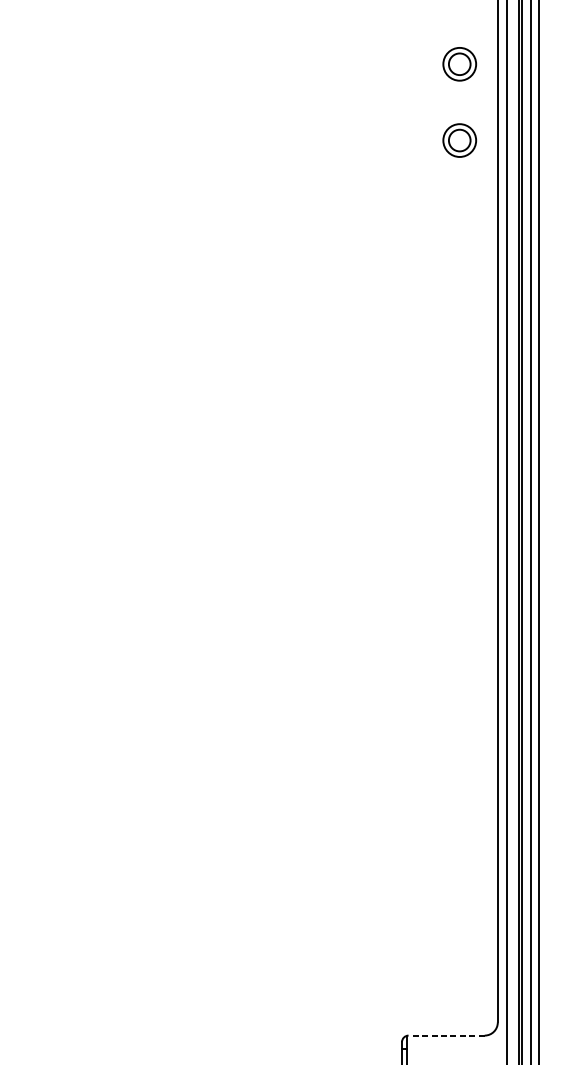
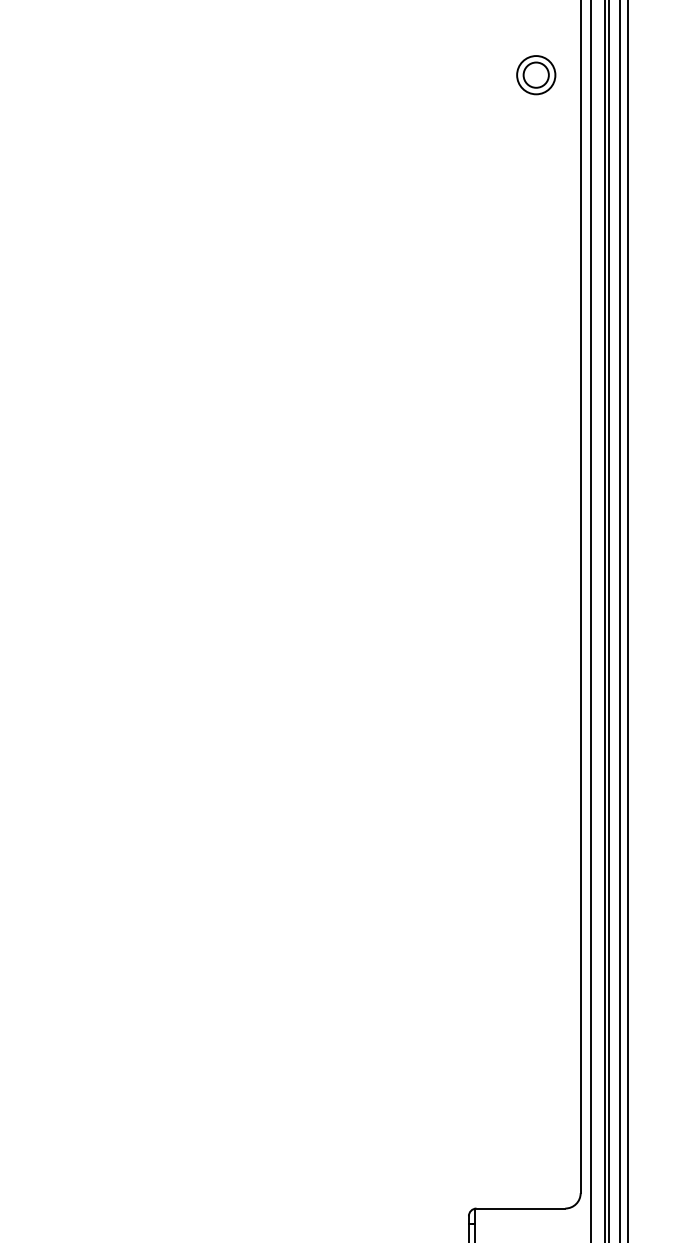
part: (459, 140) -> (536, 164), removed
line: (446, 1035) -> (520, 1208), dashed -> solid

